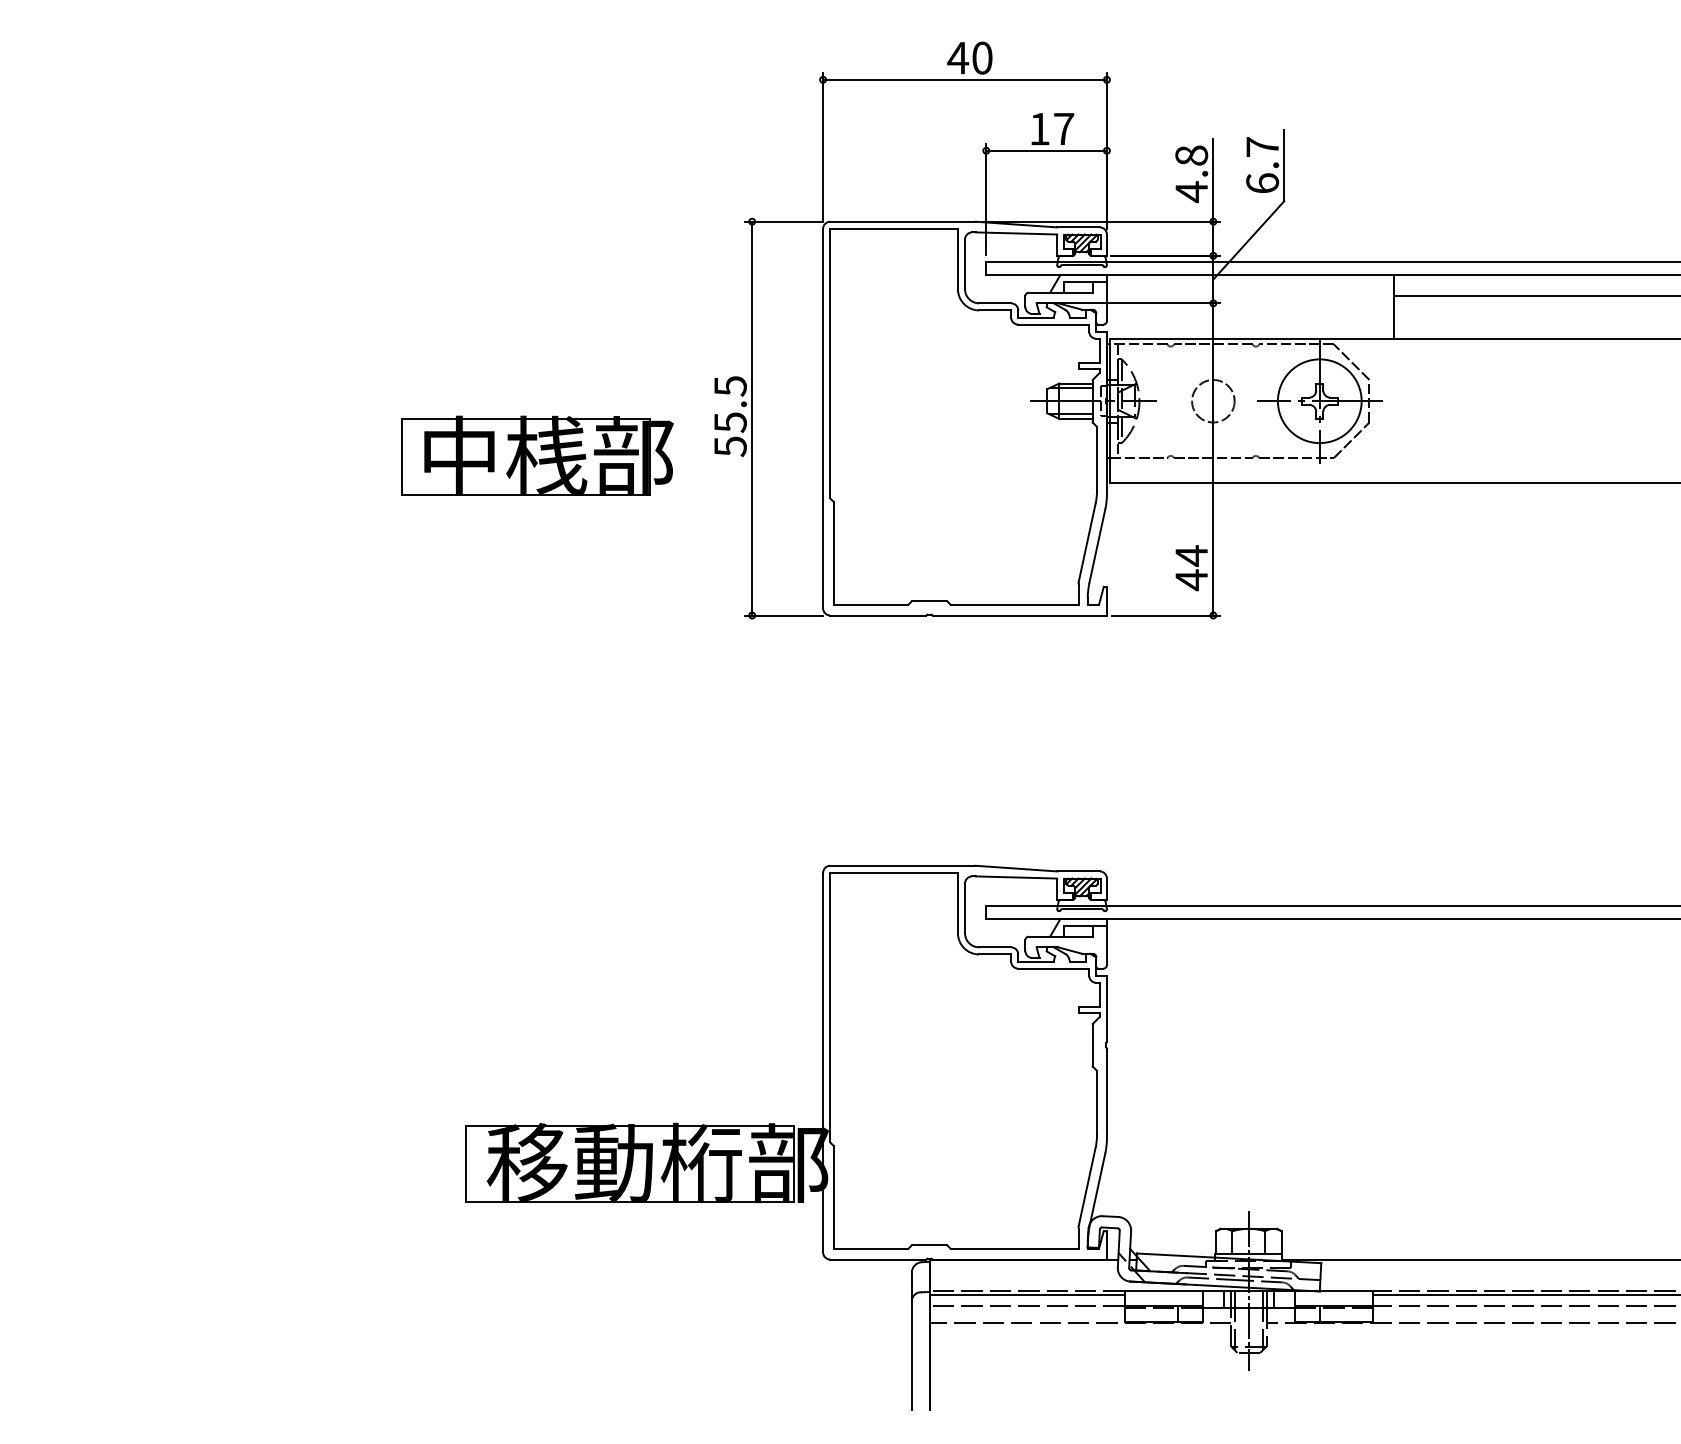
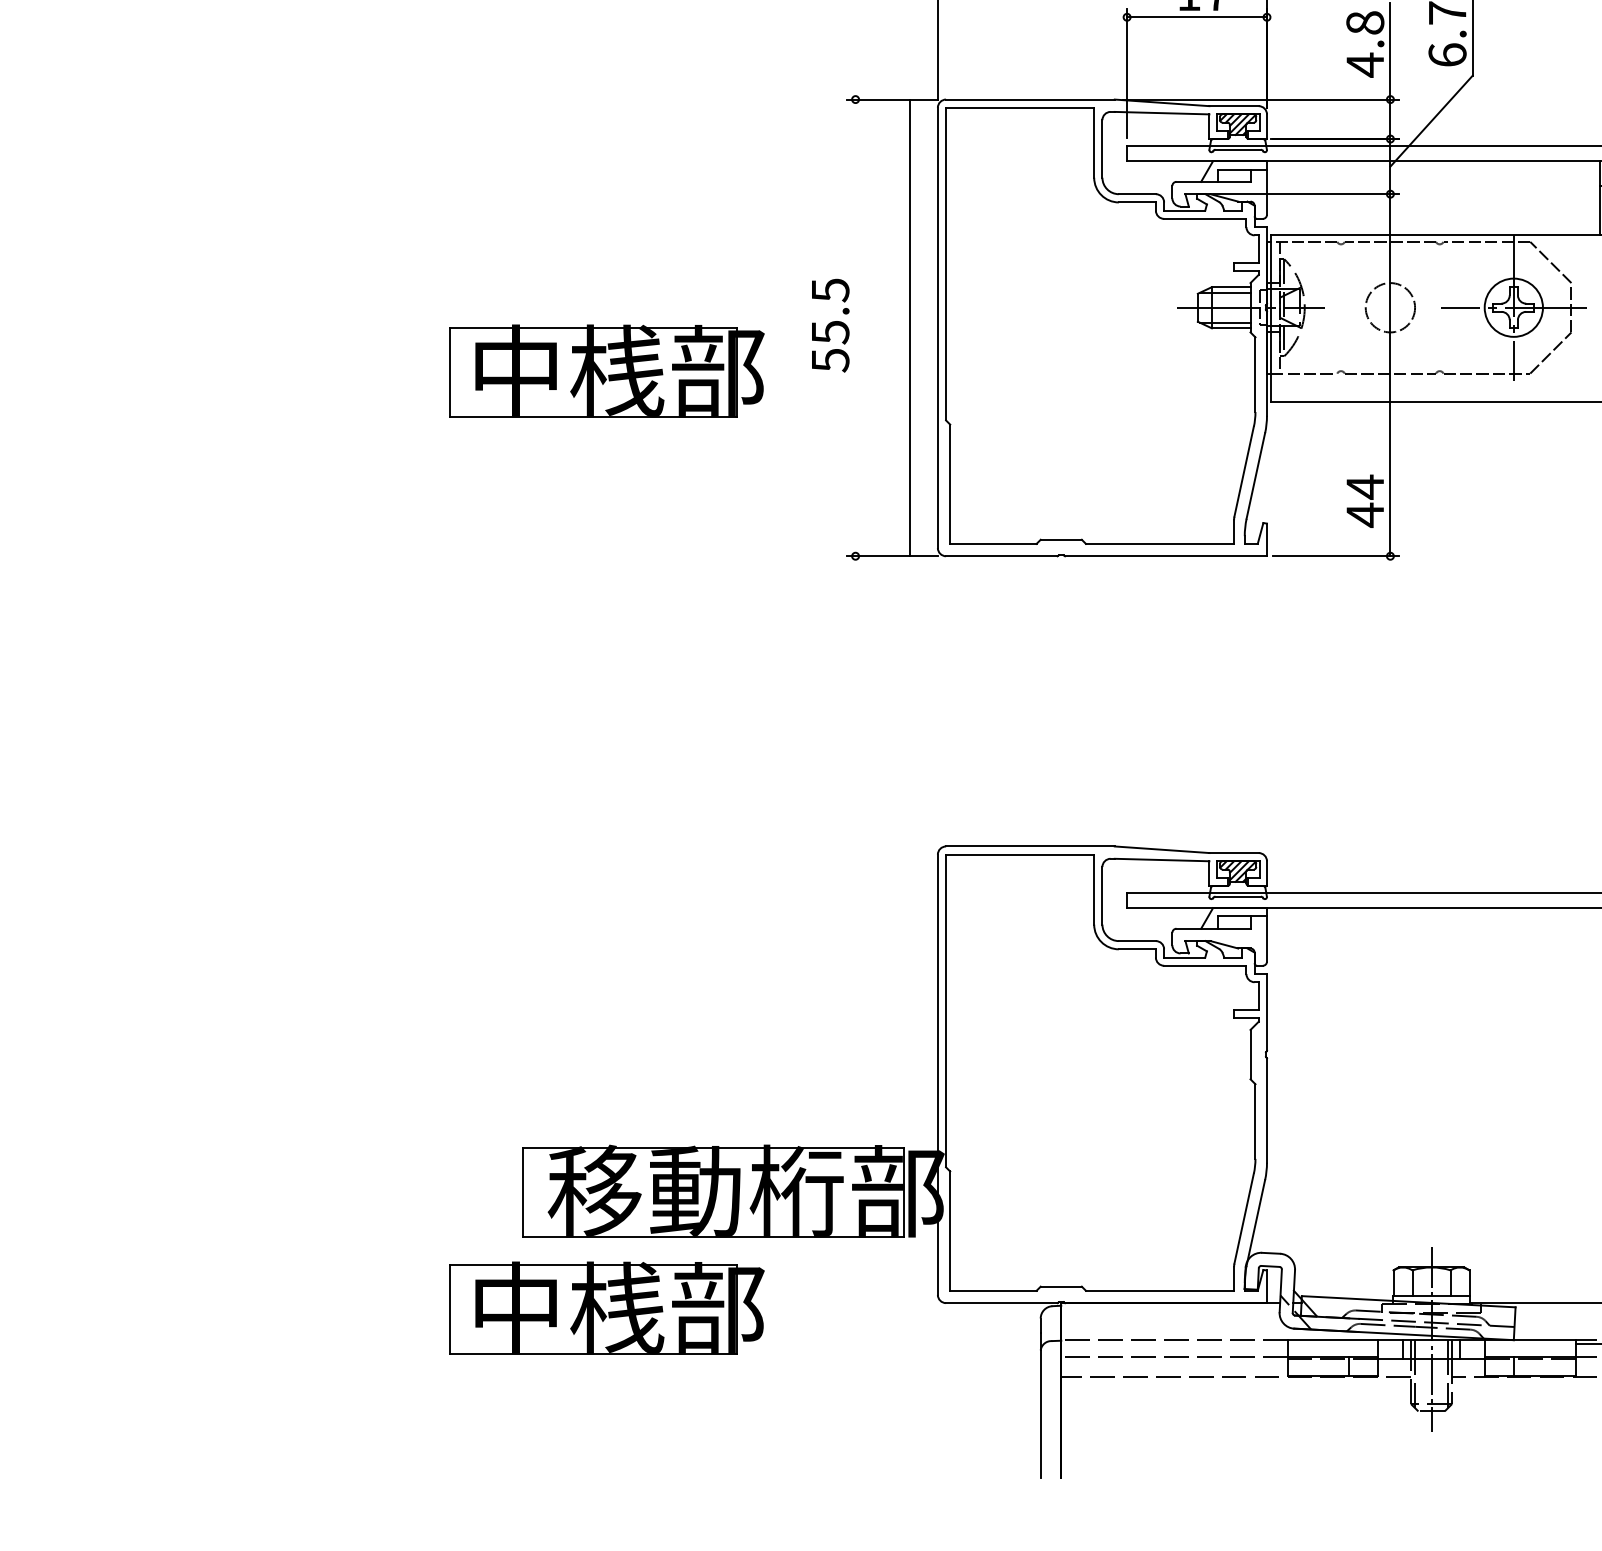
circle: (1319, 401) -> (1513, 308), size x0.6
line: (752, 418) -> (910, 327), moved
part: (537, 1263) -> (606, 1307), added
line: (1026, 1294) -> (1173, 1343), removed

